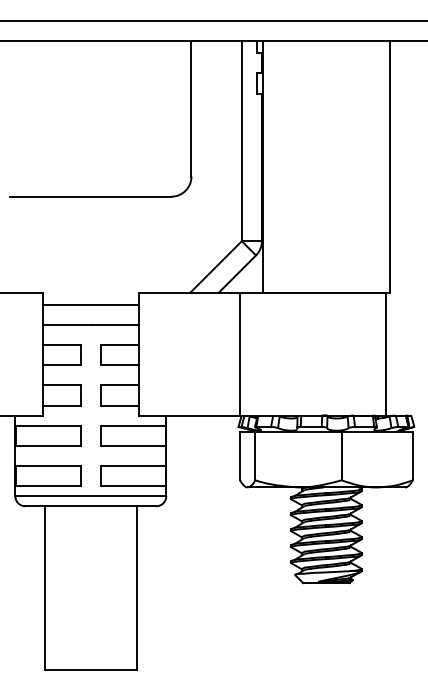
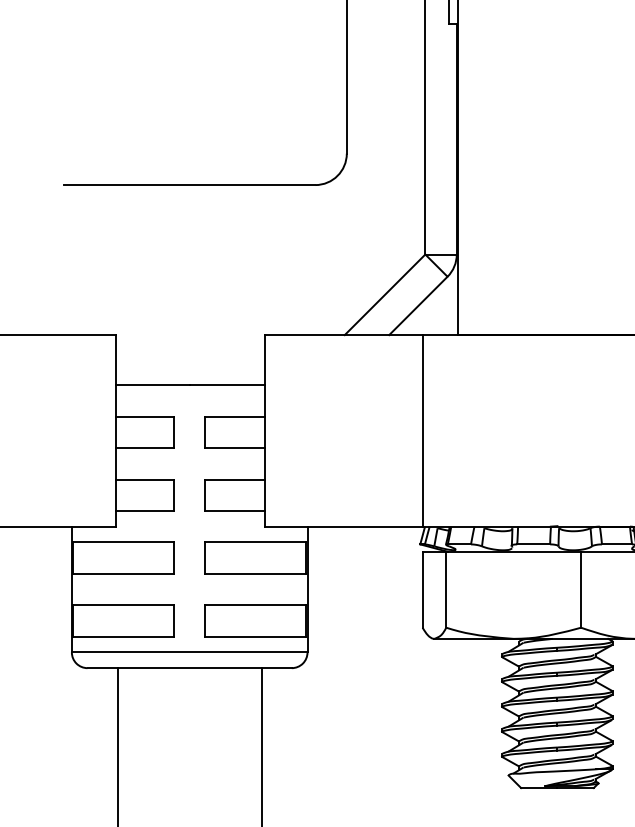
line: (91, 304) -> (190, 353), removed

